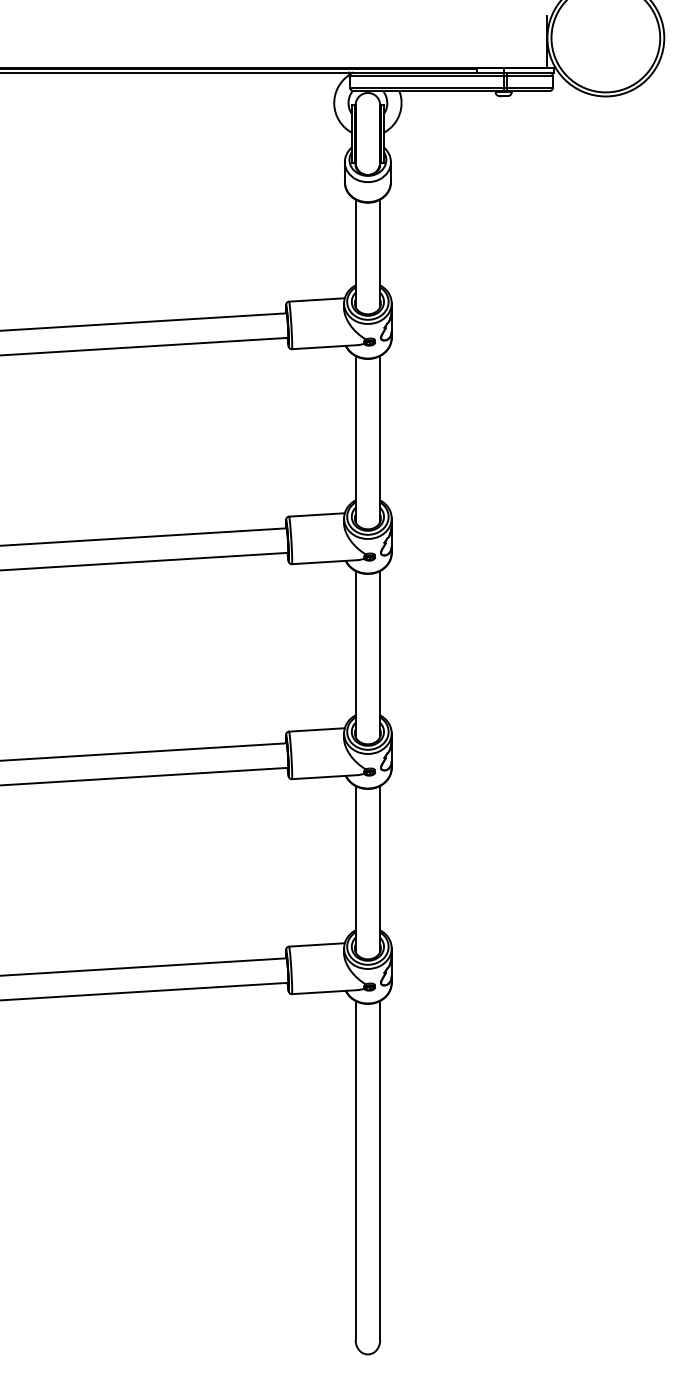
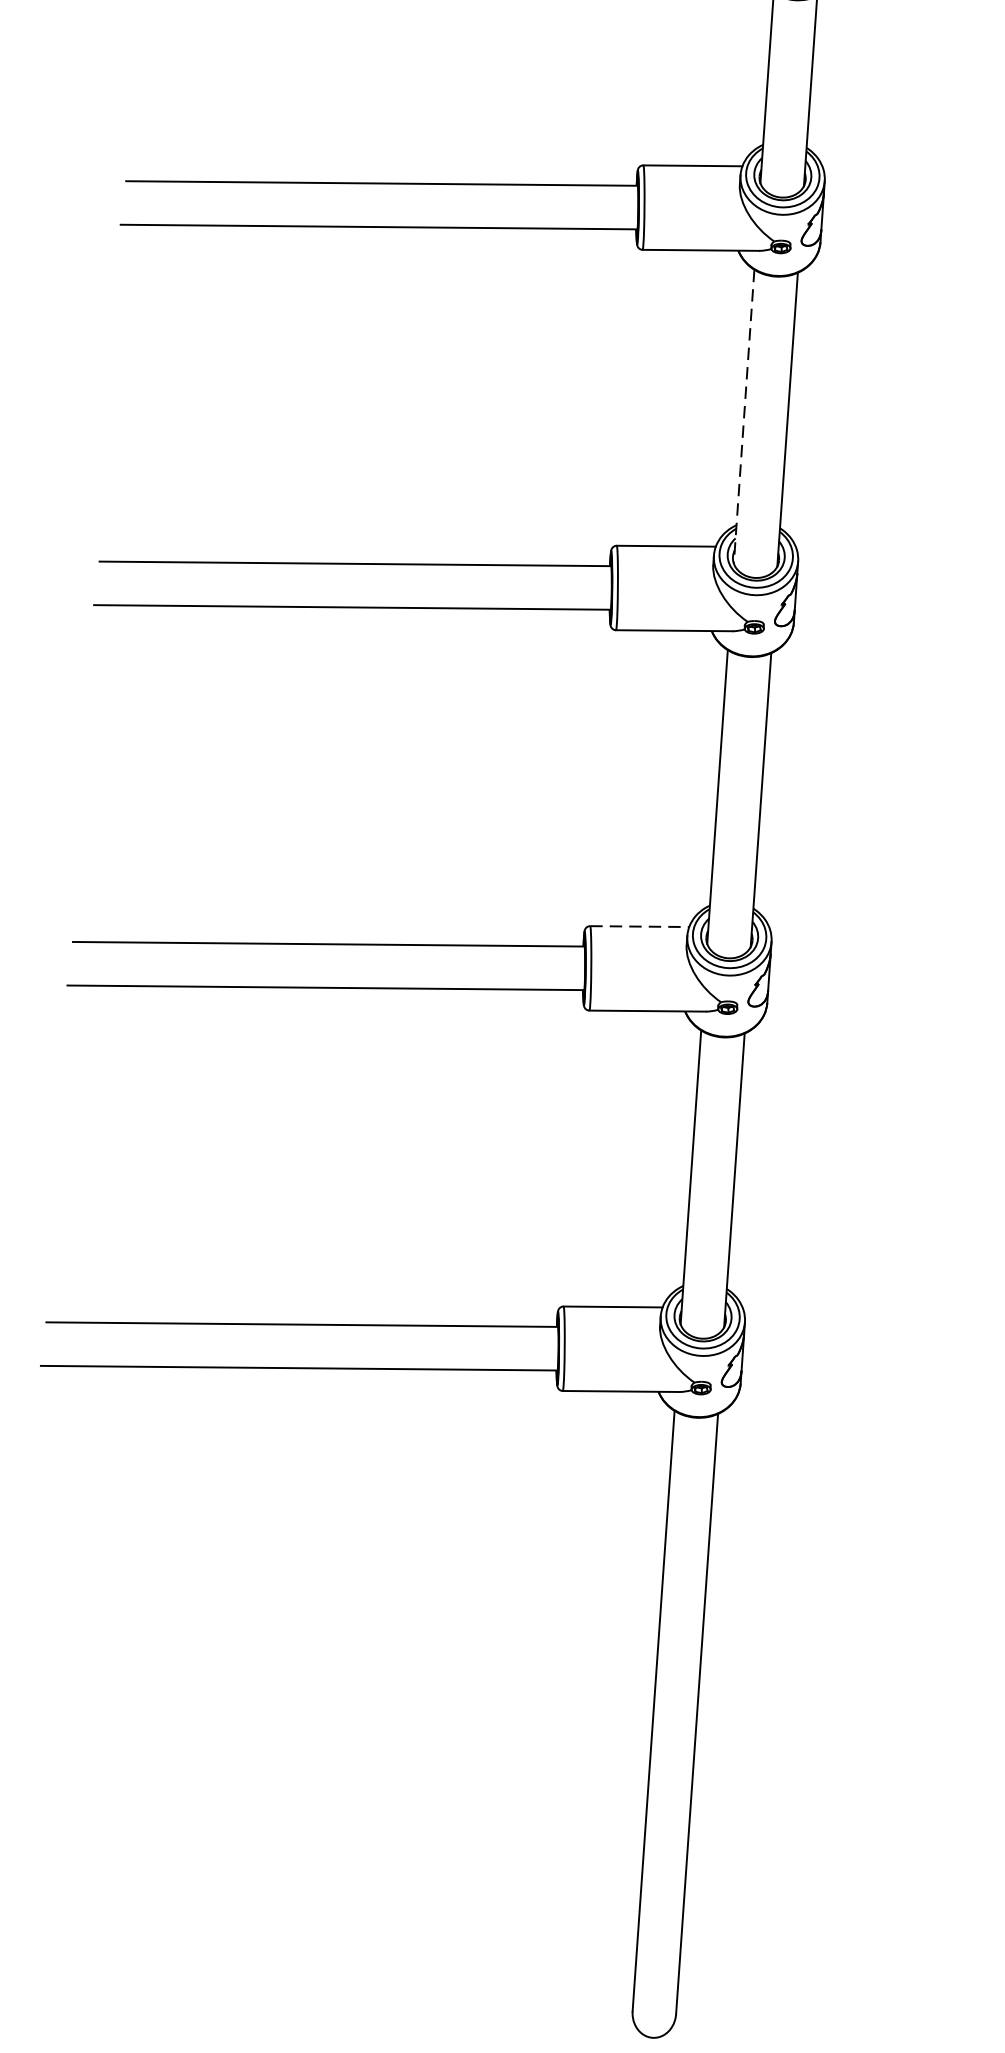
line: (355, 439) -> (743, 417), solid -> dashed
line: (316, 729) -> (638, 925), solid -> dashed

